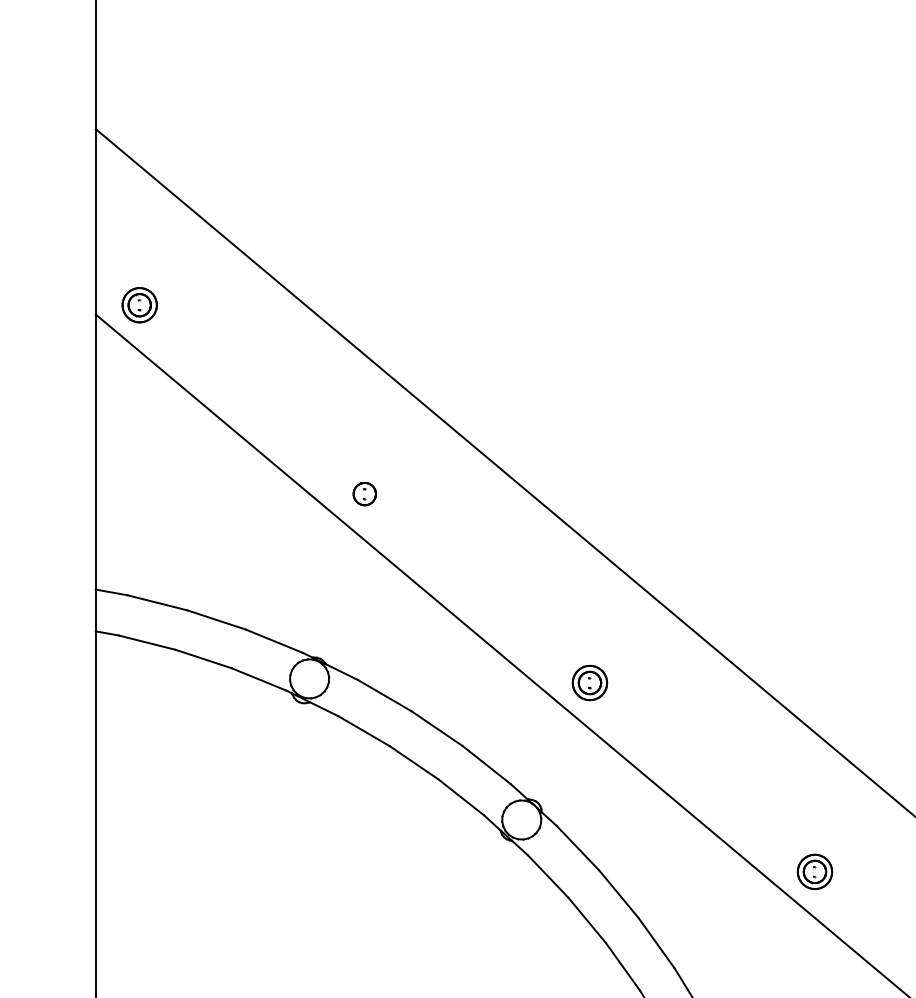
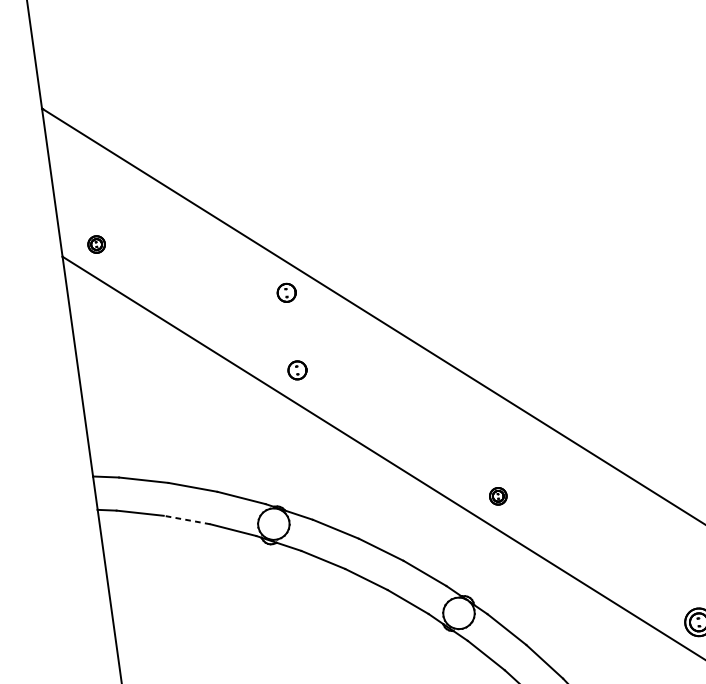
part: (139, 305) -> (96, 244), size x0.6
part: (364, 397) -> (286, 293), added
line: (203, 658) -> (186, 519), solid -> dashed
part: (589, 682) -> (497, 495), size x0.6

